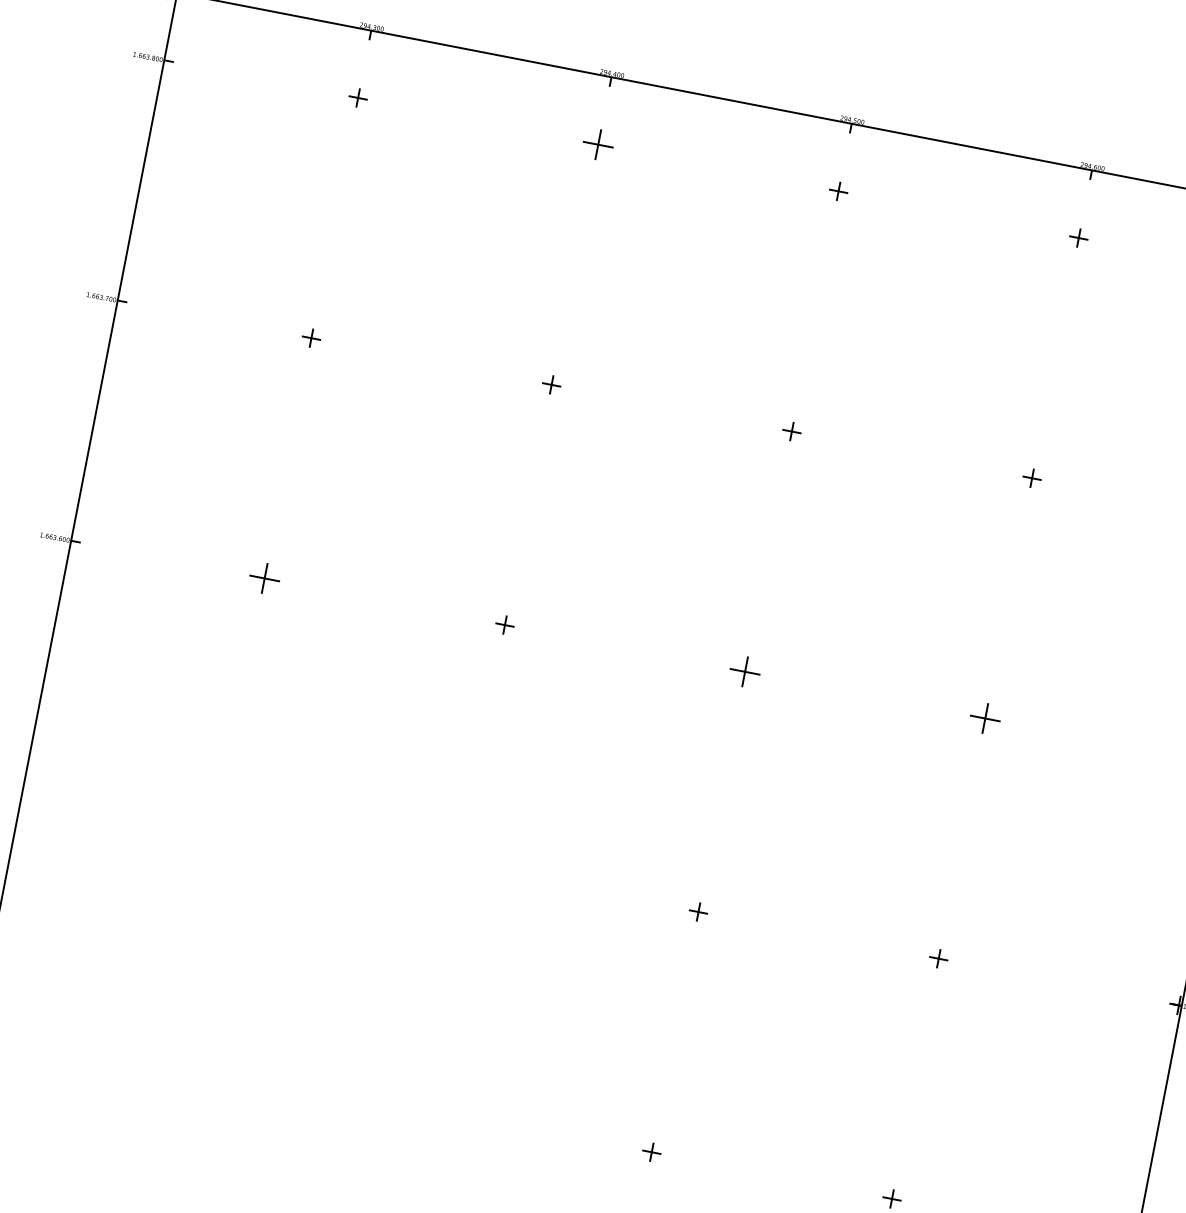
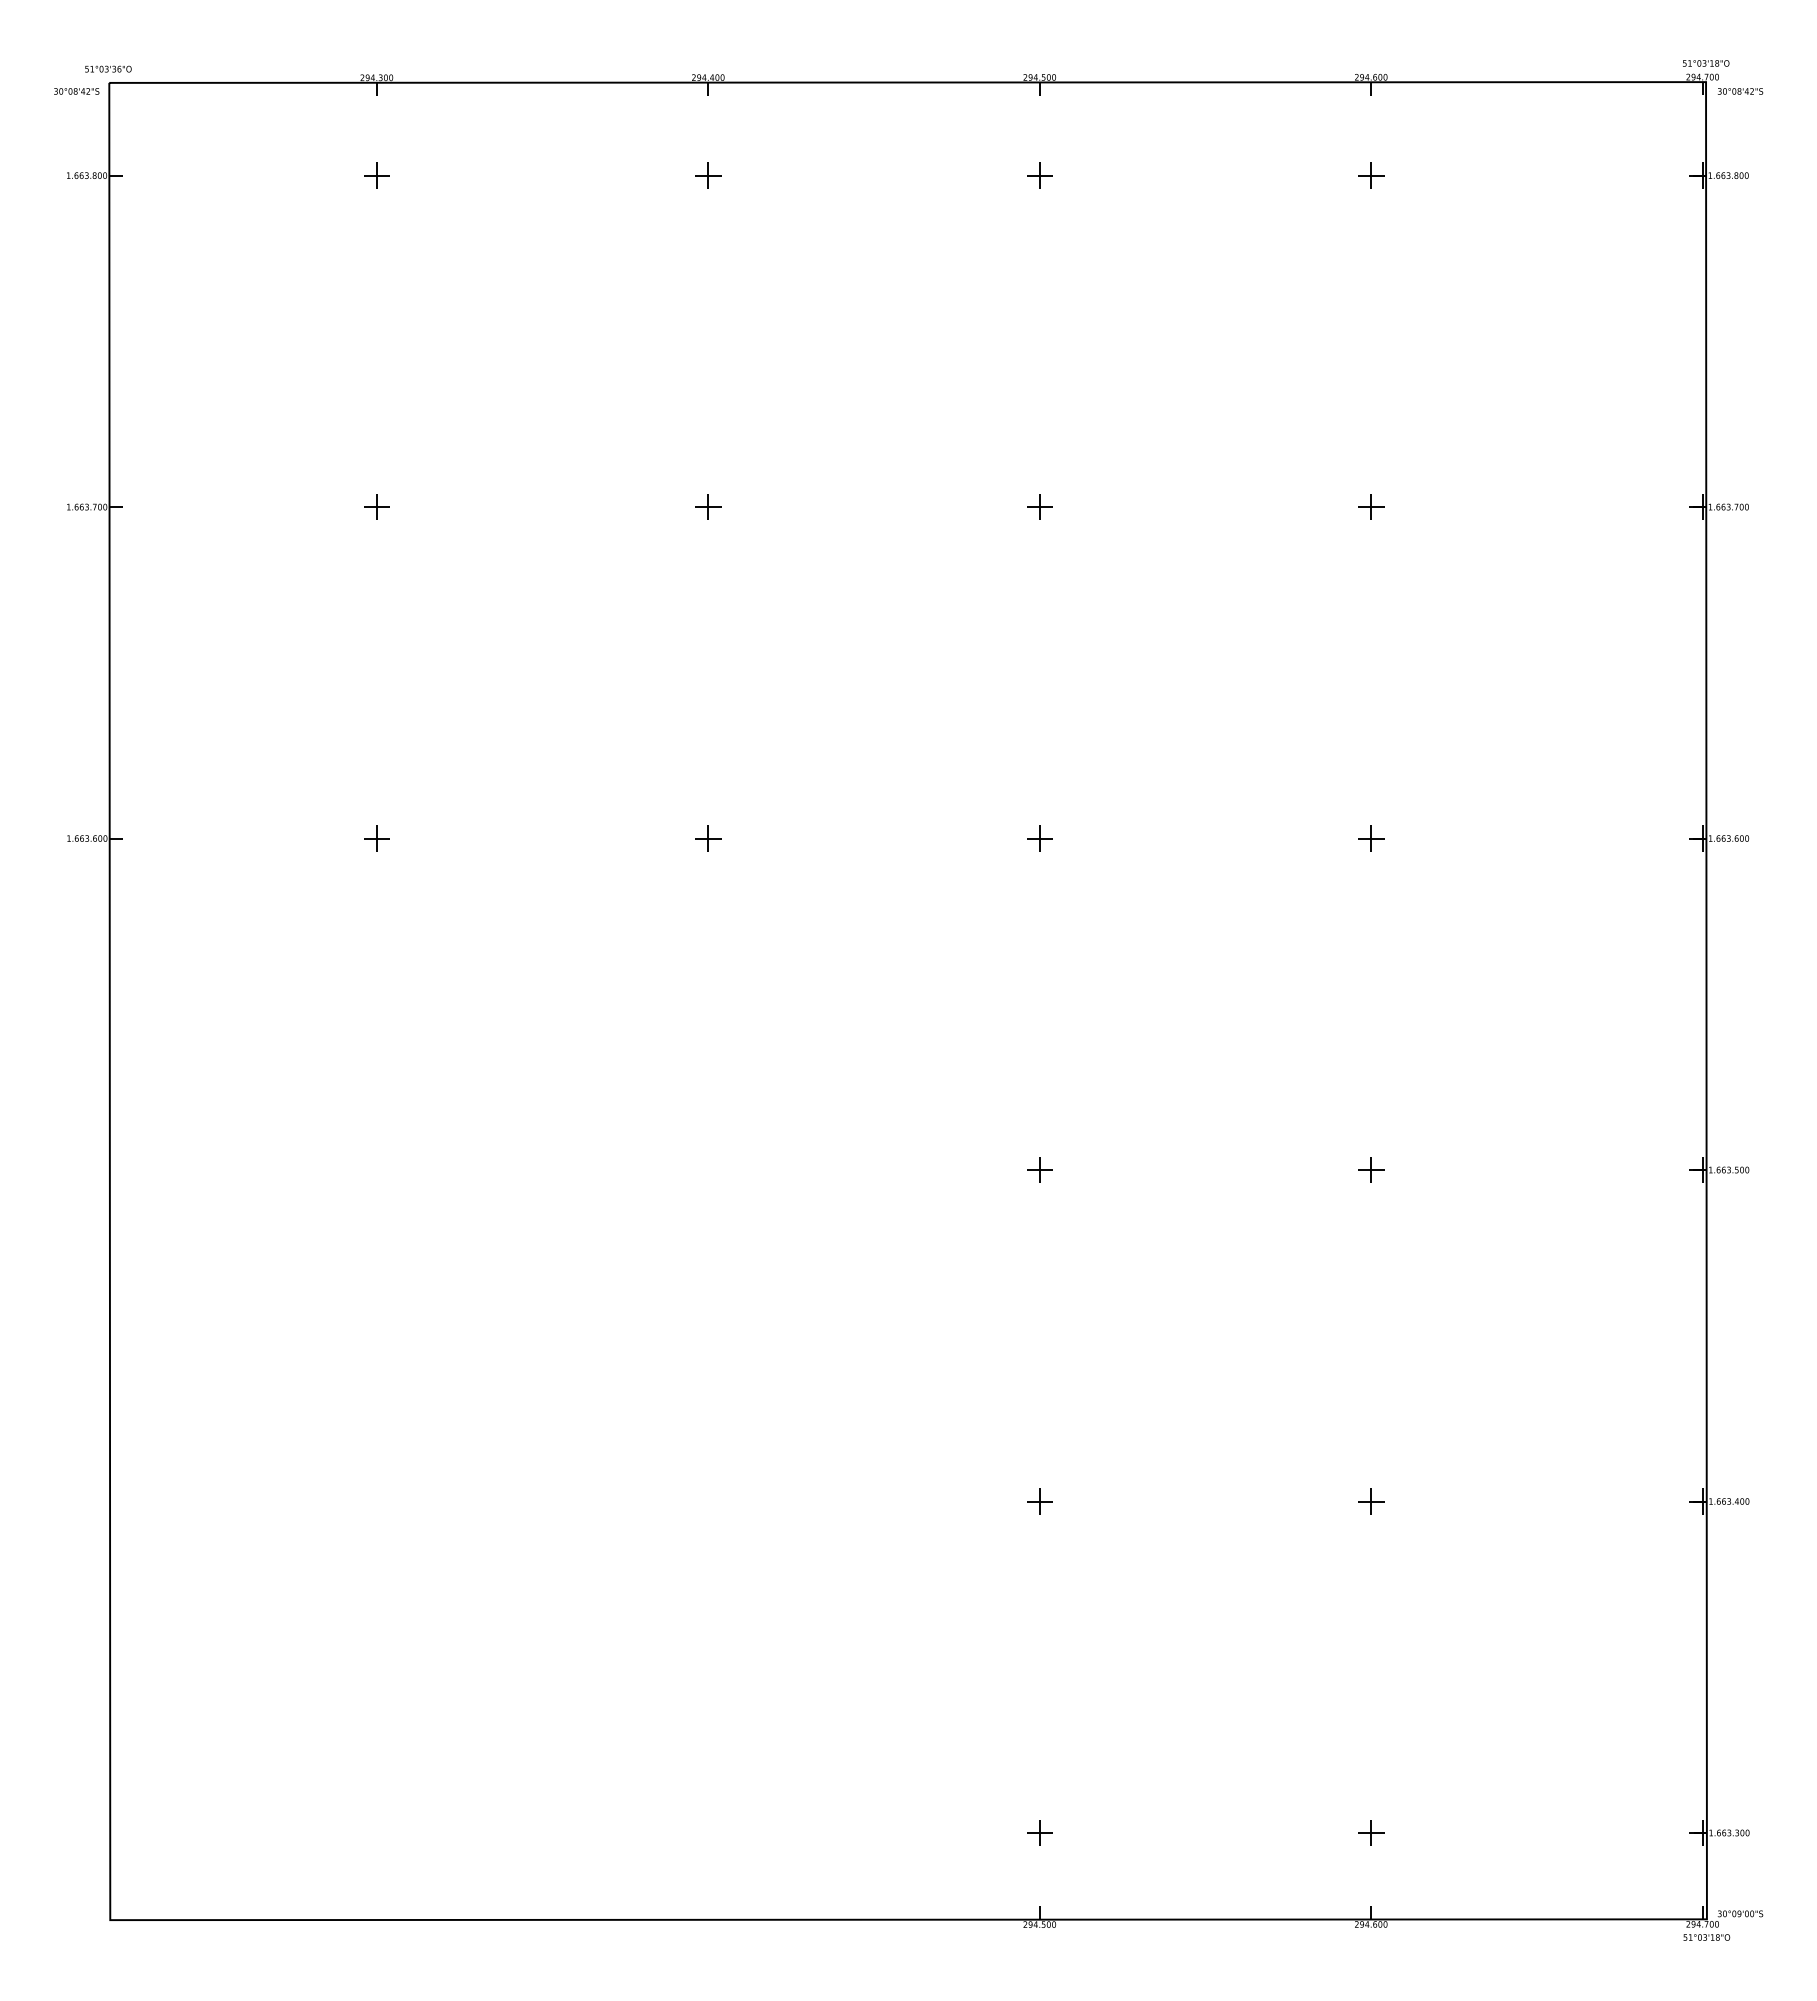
part: (598, 144) -> (708, 175), size x0.62
part: (264, 578) -> (376, 838), size x0.62
part: (745, 671) -> (1039, 838), size x0.62
part: (985, 718) -> (1371, 838), size x0.62

